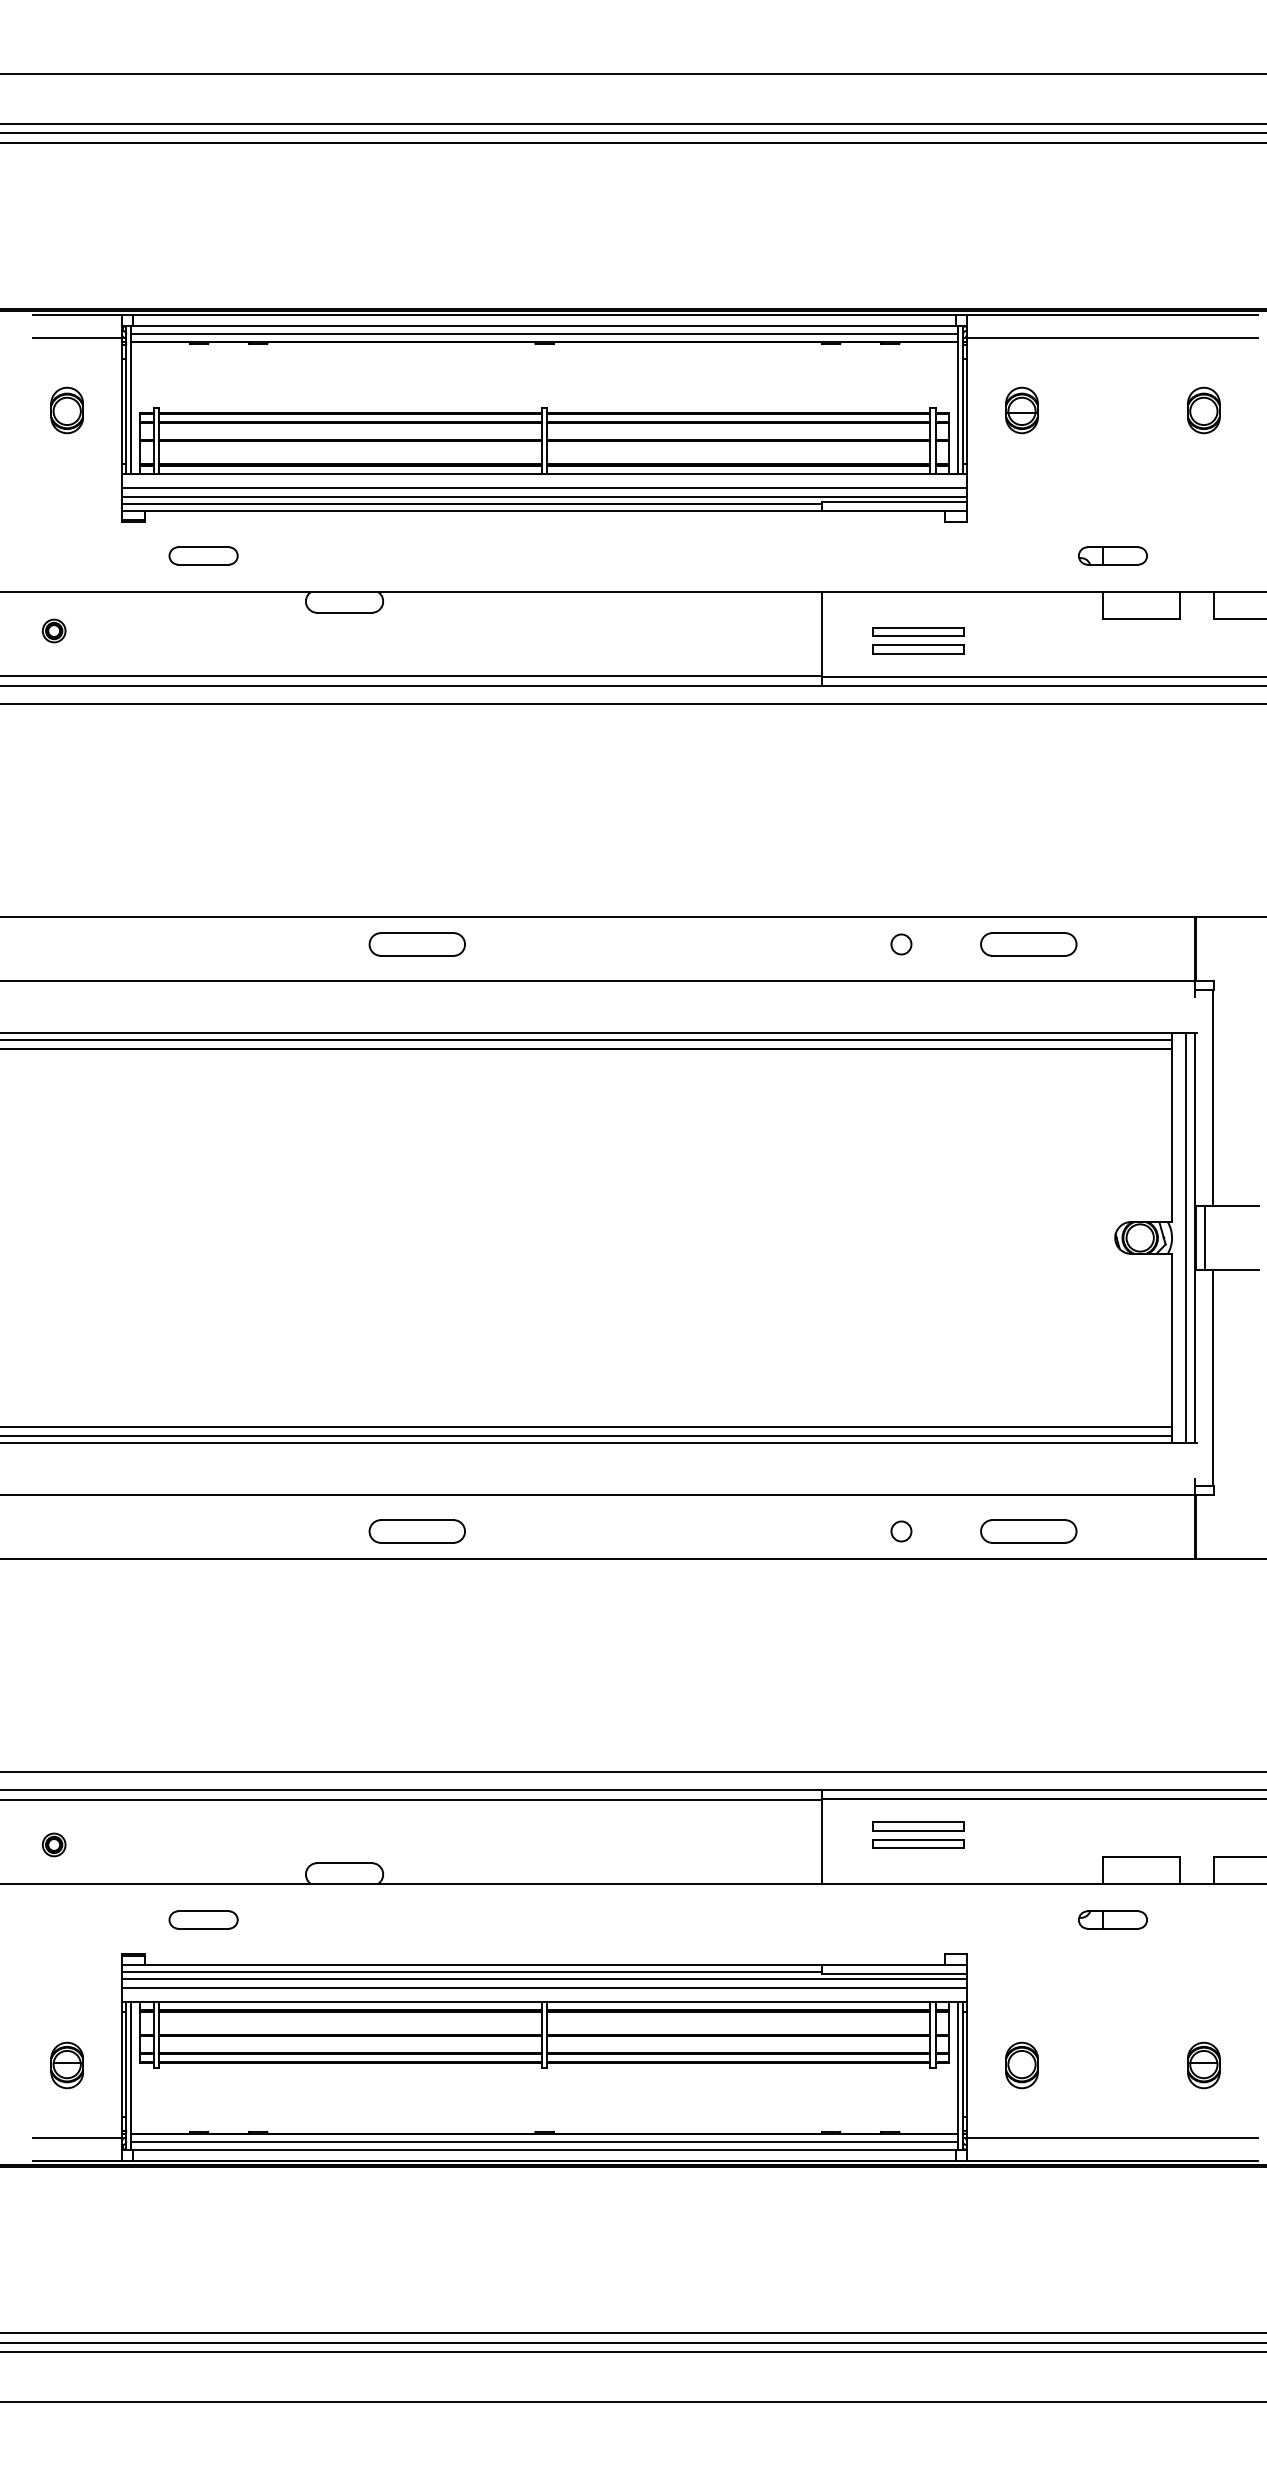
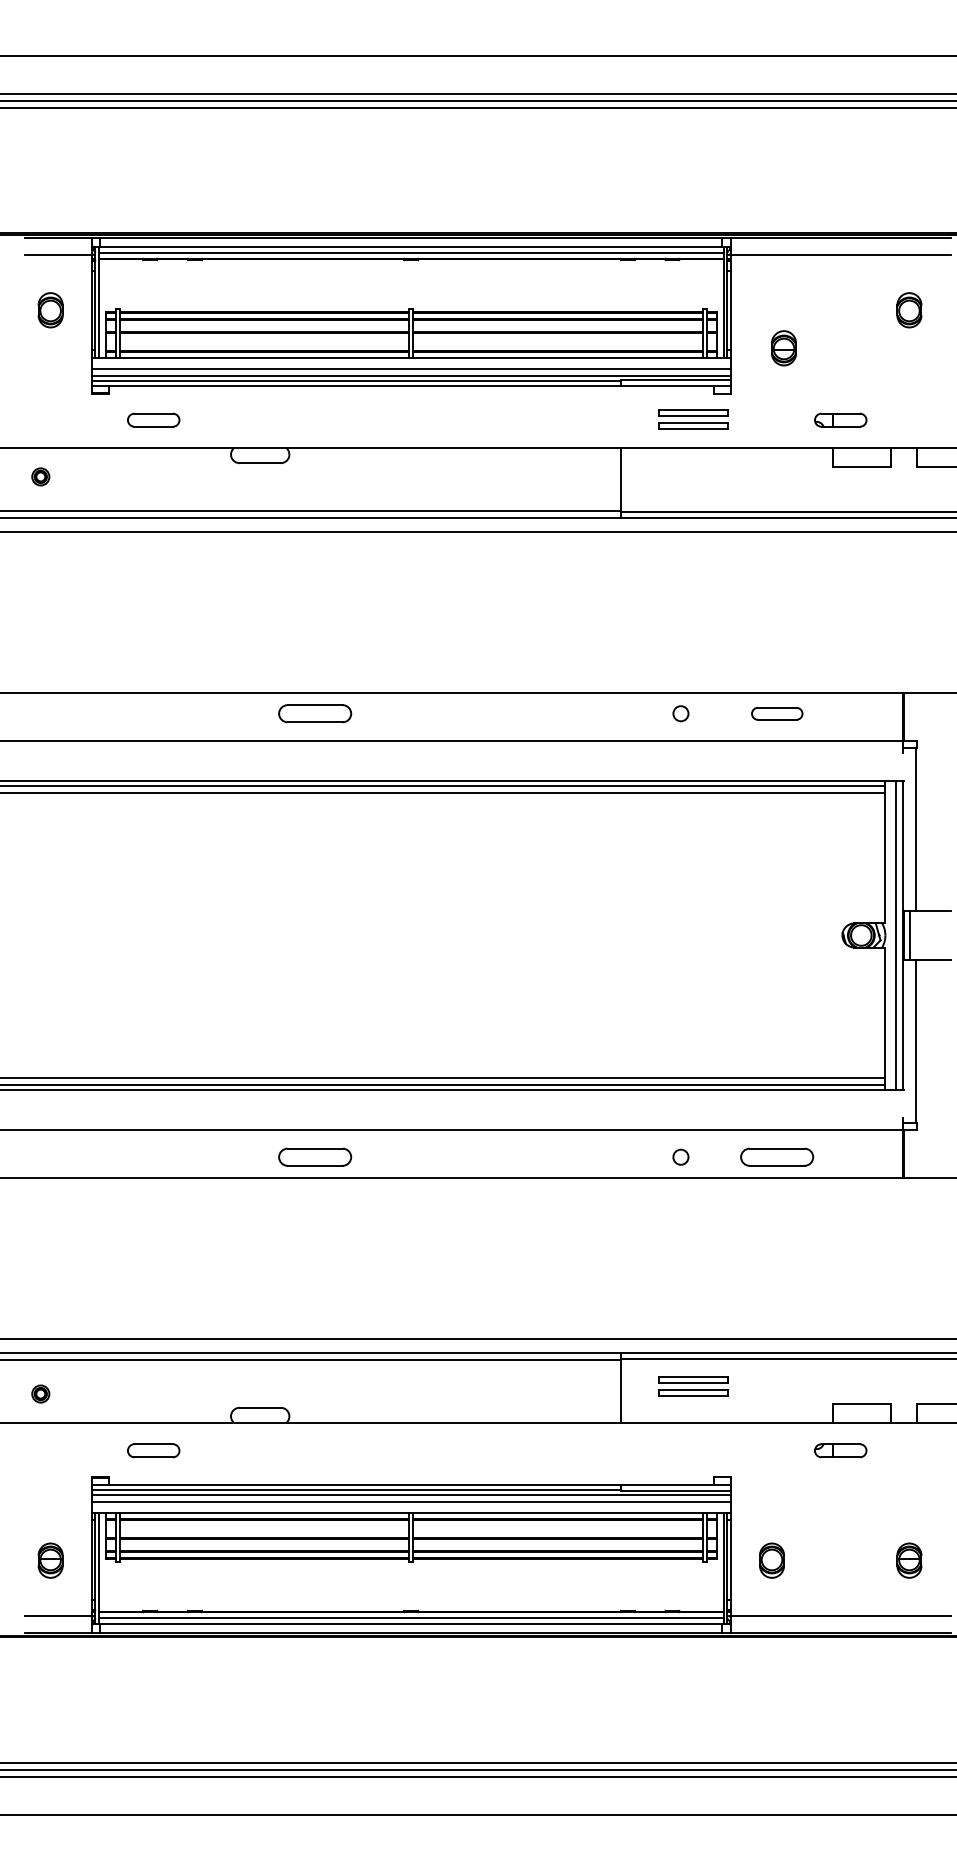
part: (1021, 410) -> (783, 348), moved
part: (918, 641) -> (693, 419), moved
part: (1029, 944) -> (777, 713), size x0.7

